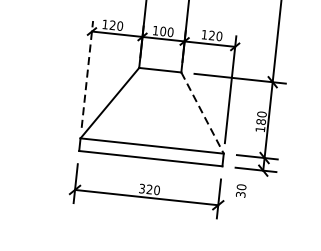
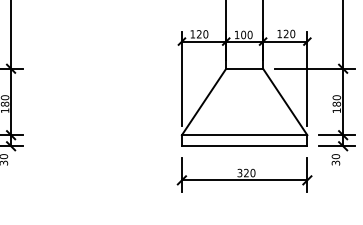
line: (86, 74) -> (181, 79), dashed -> solid
line: (202, 112) -> (285, 101), dashed -> solid
text: (240, 190) -> (335, 159), moved

